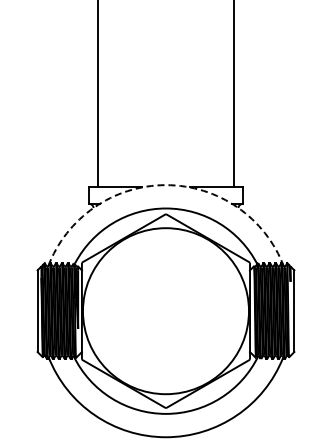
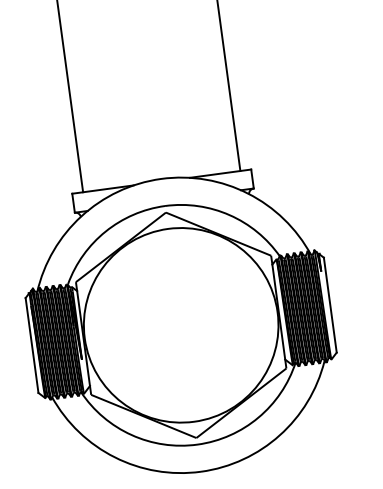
arc: (165, 185) -> (160, 179), dashed -> solid

